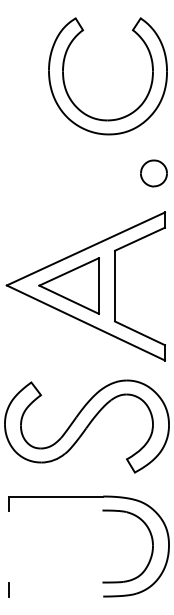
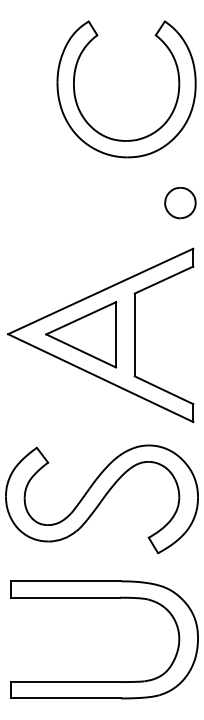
line: (55, 510) -> (65, 597), added
line: (55, 582) -> (65, 681), added
line: (55, 596) -> (65, 698), added

